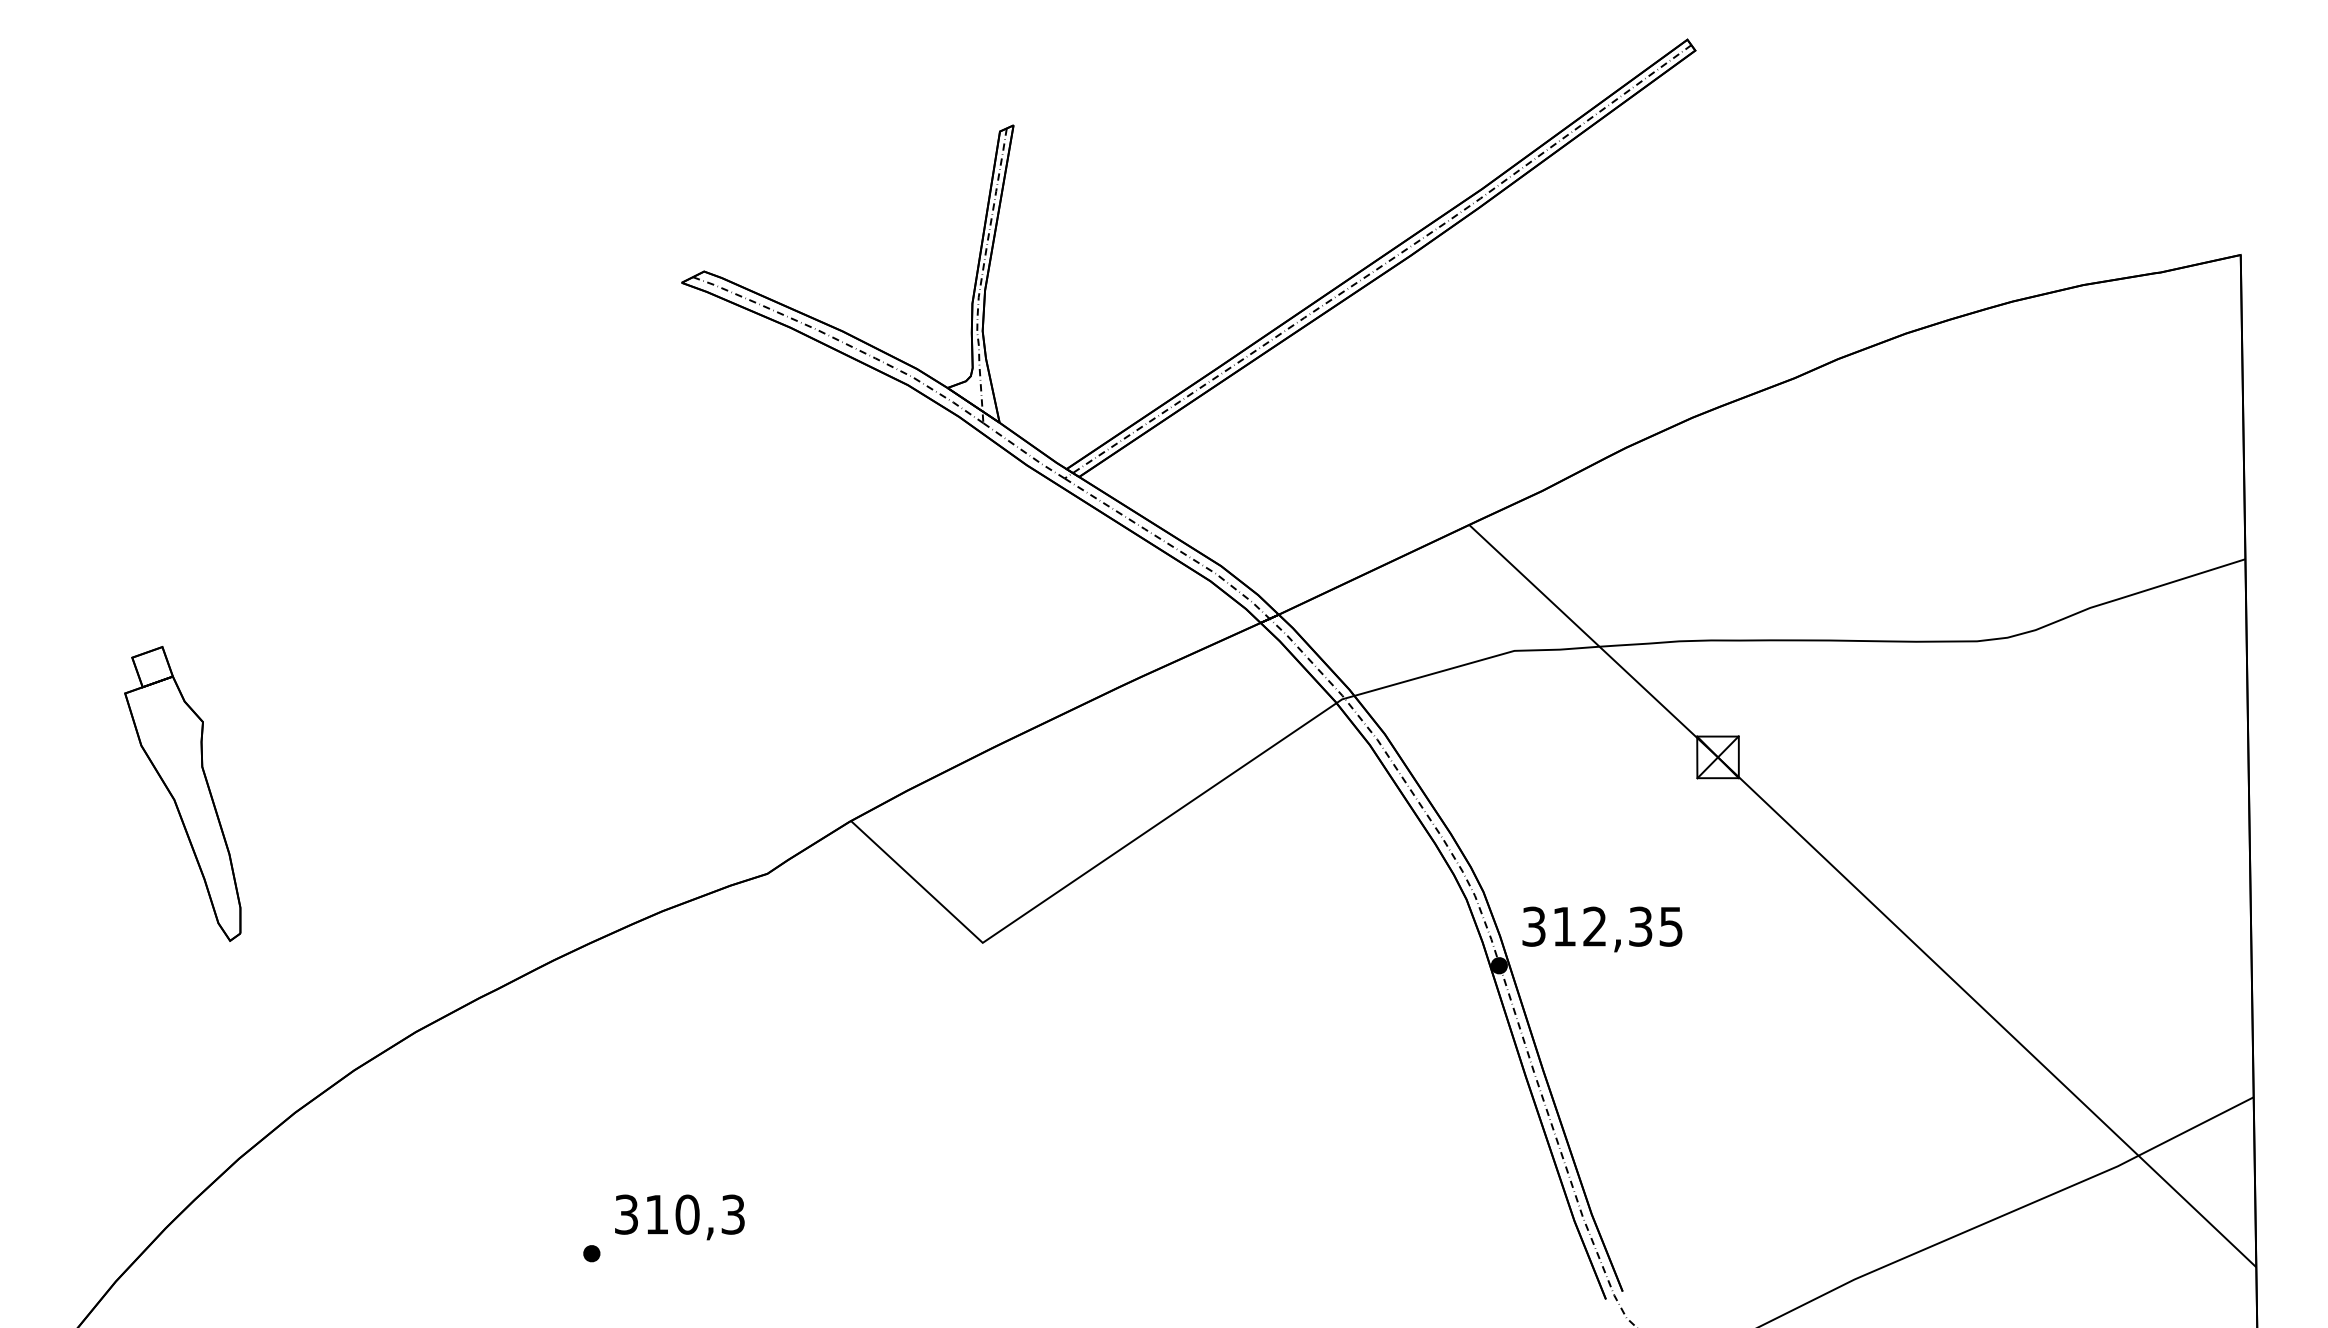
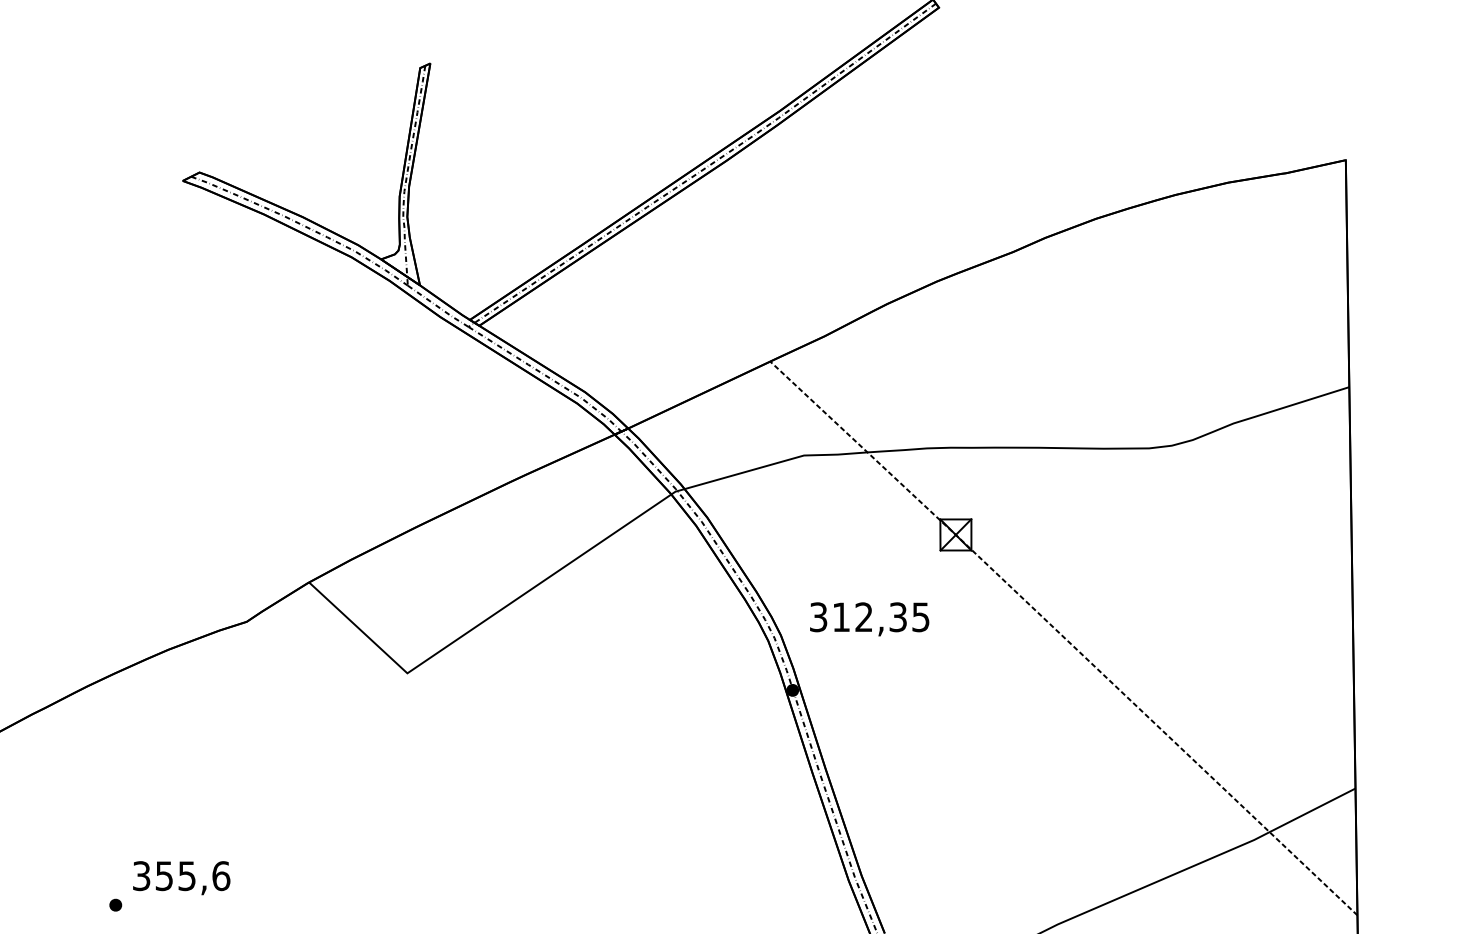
line: (1863, 894) -> (1064, 637), solid -> dashed
text: (1602, 929) -> (869, 619), moved
text: (695, 1214) -> (193, 875), 310,3 -> 355,6

